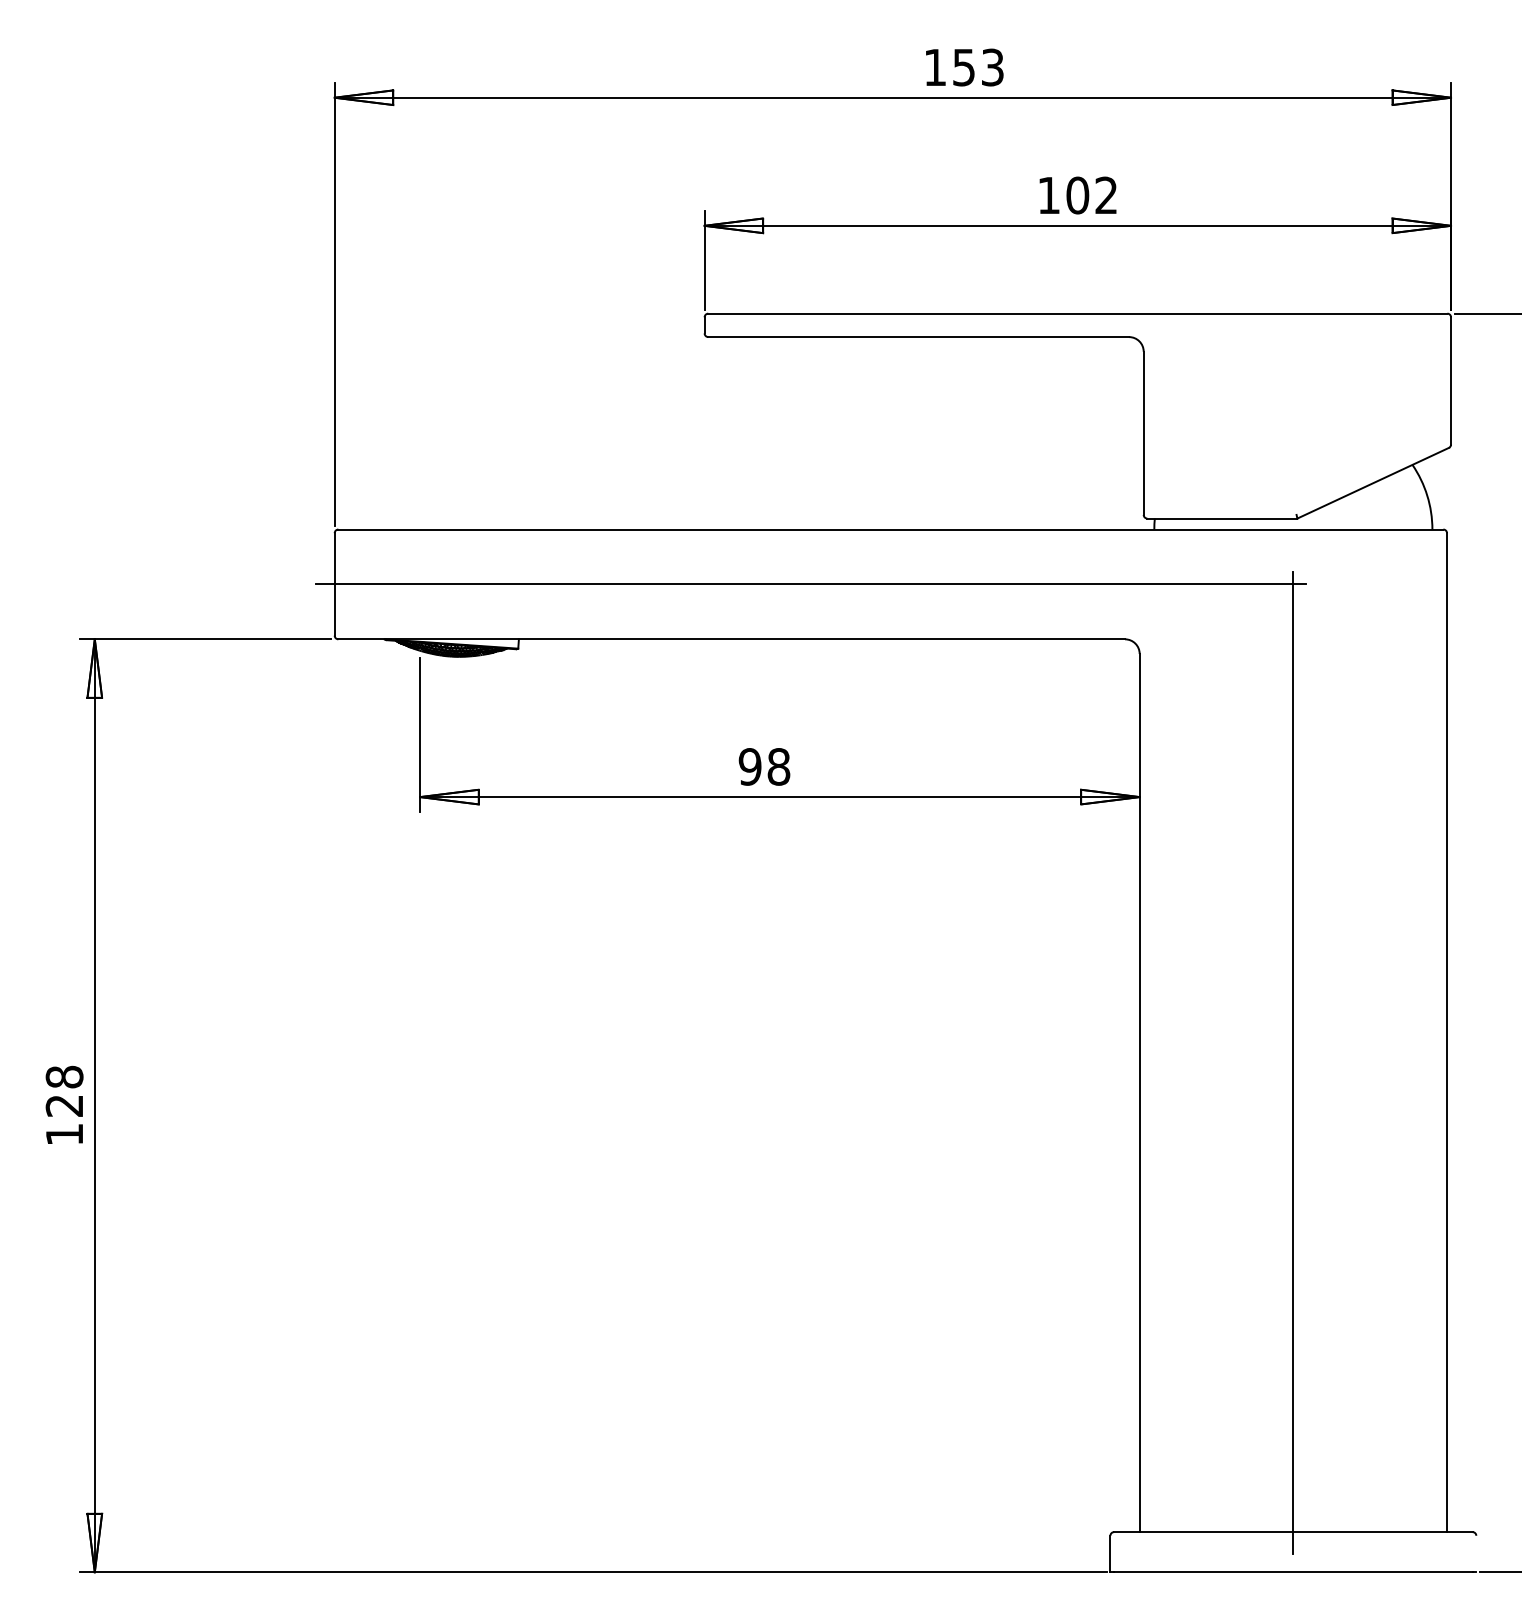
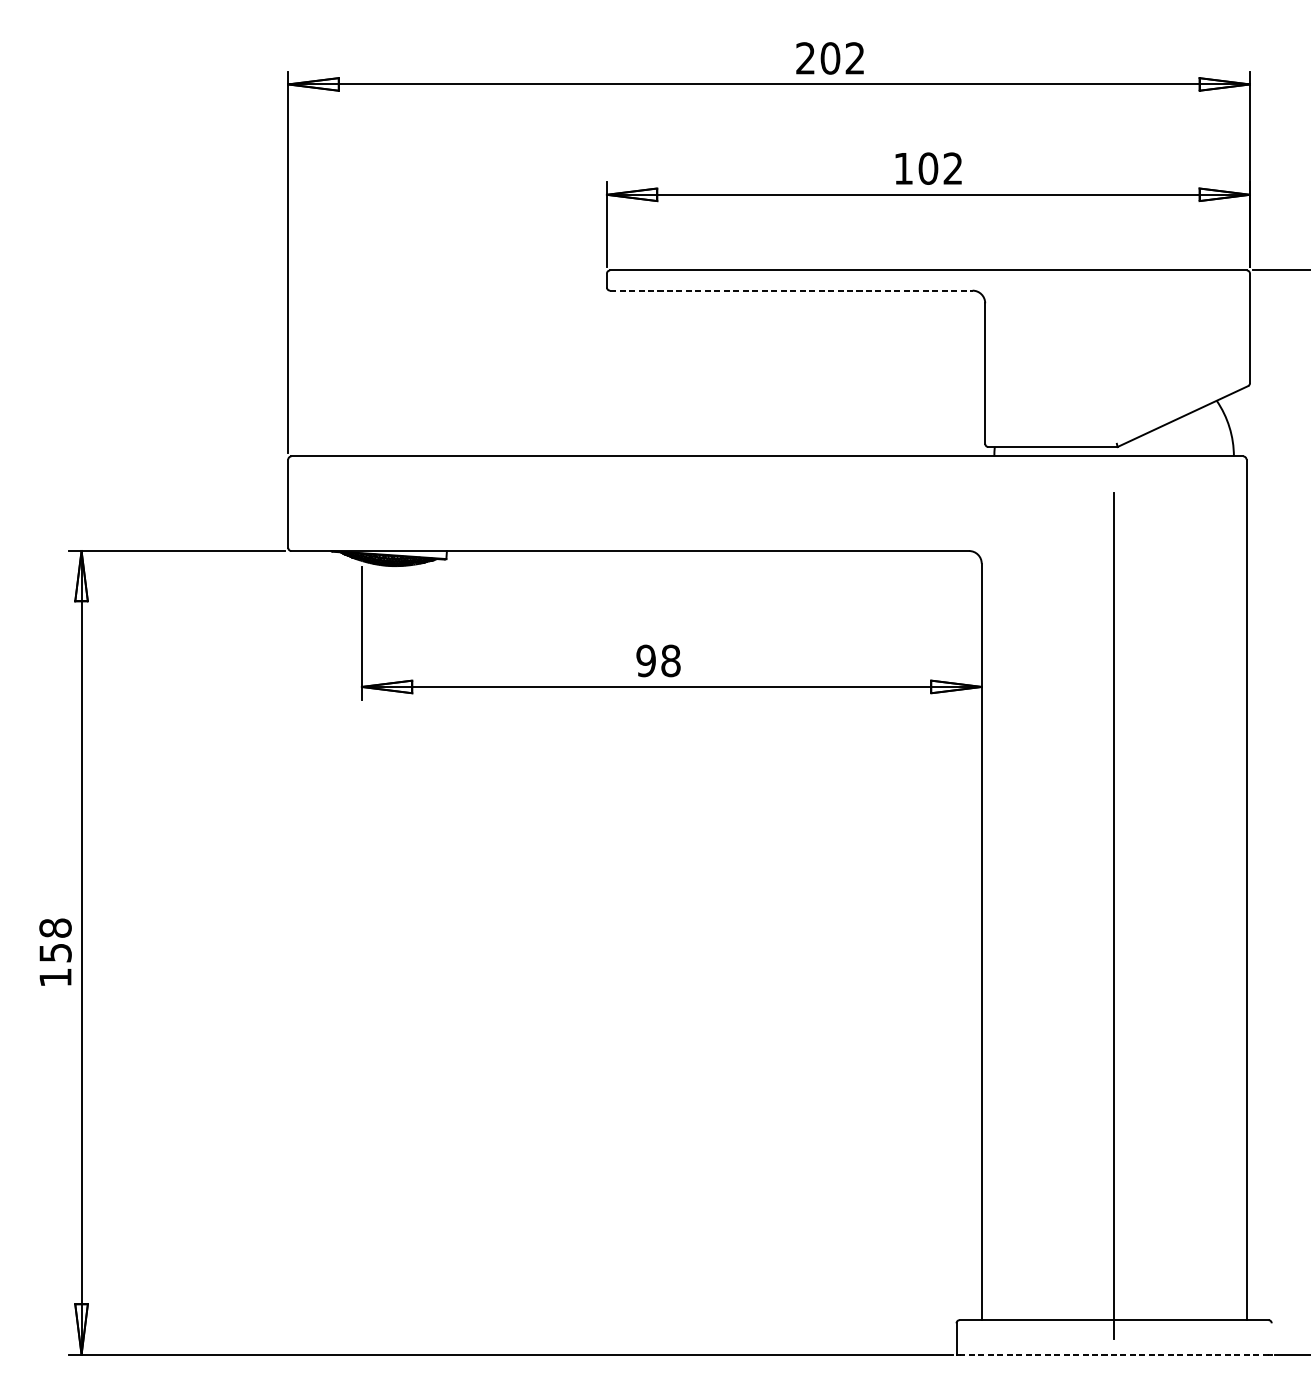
text: (963, 67) -> (829, 58), 153 -> 202
line: (919, 337) -> (792, 291), solid -> dashed
line: (811, 584) -> (699, 503), removed
text: (64, 1105) -> (55, 952), 128 -> 158
line: (1292, 1572) -> (1113, 1354), solid -> dashed

